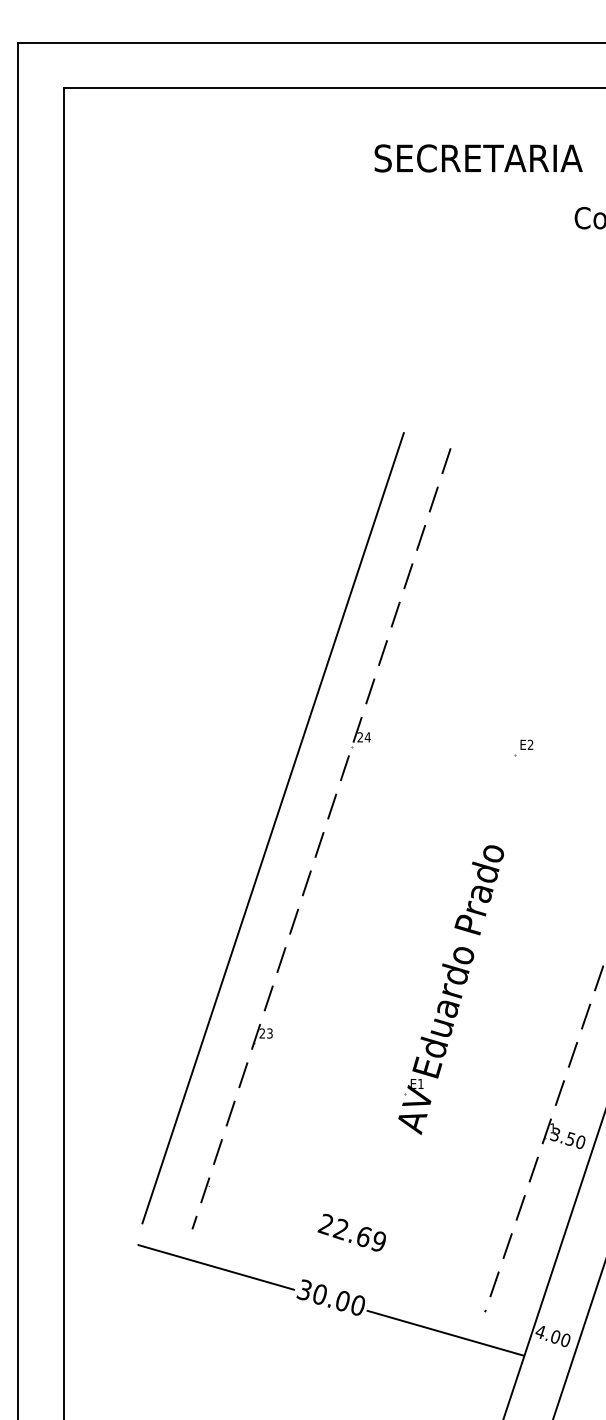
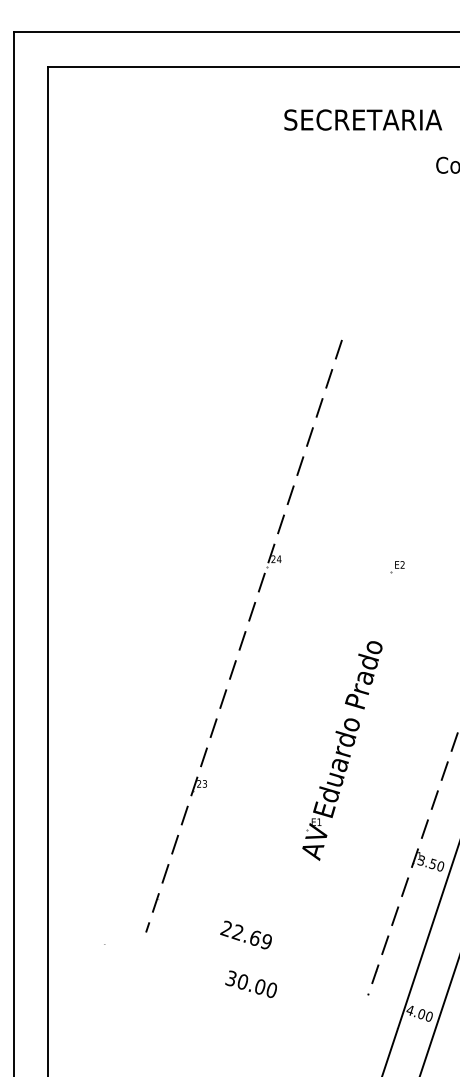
line: (273, 827) -> (207, 627), removed
text: (351, 1231) -> (245, 934), moved
line: (216, 1267) -> (164, 961), removed
line: (444, 1333) -> (337, 1011), removed

